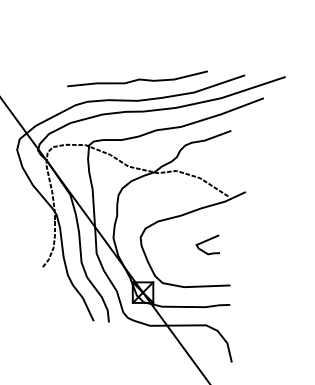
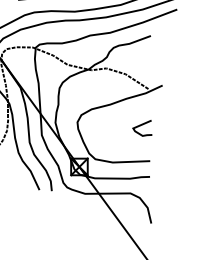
curve: (205, 242) -> (140, 126), moved

